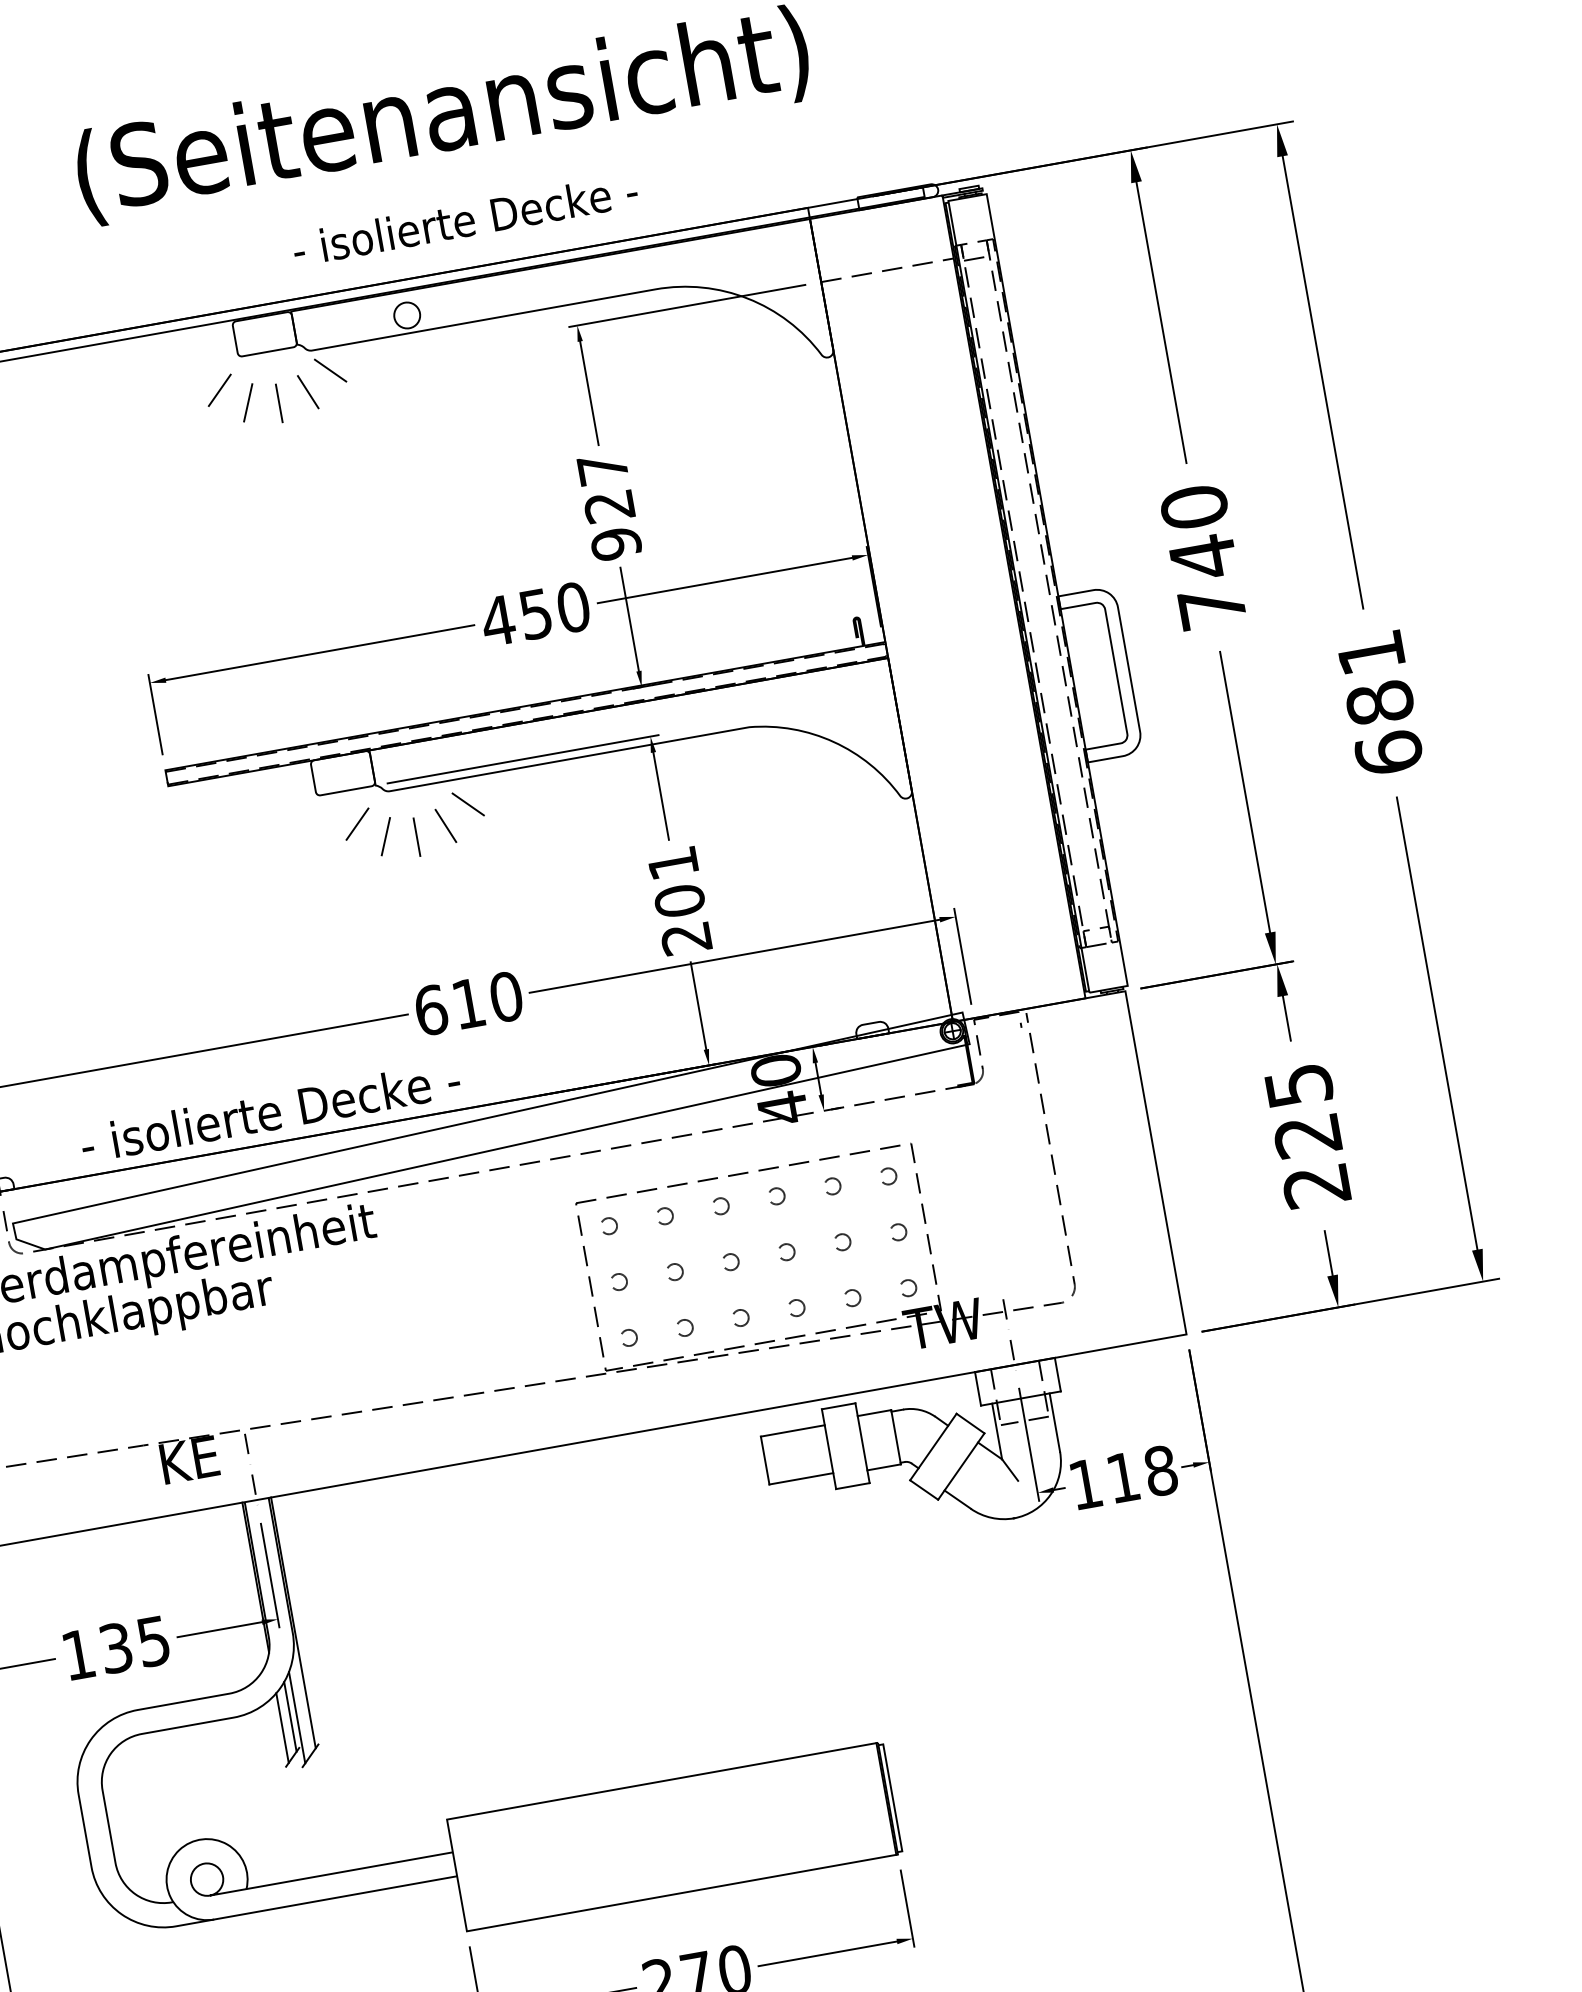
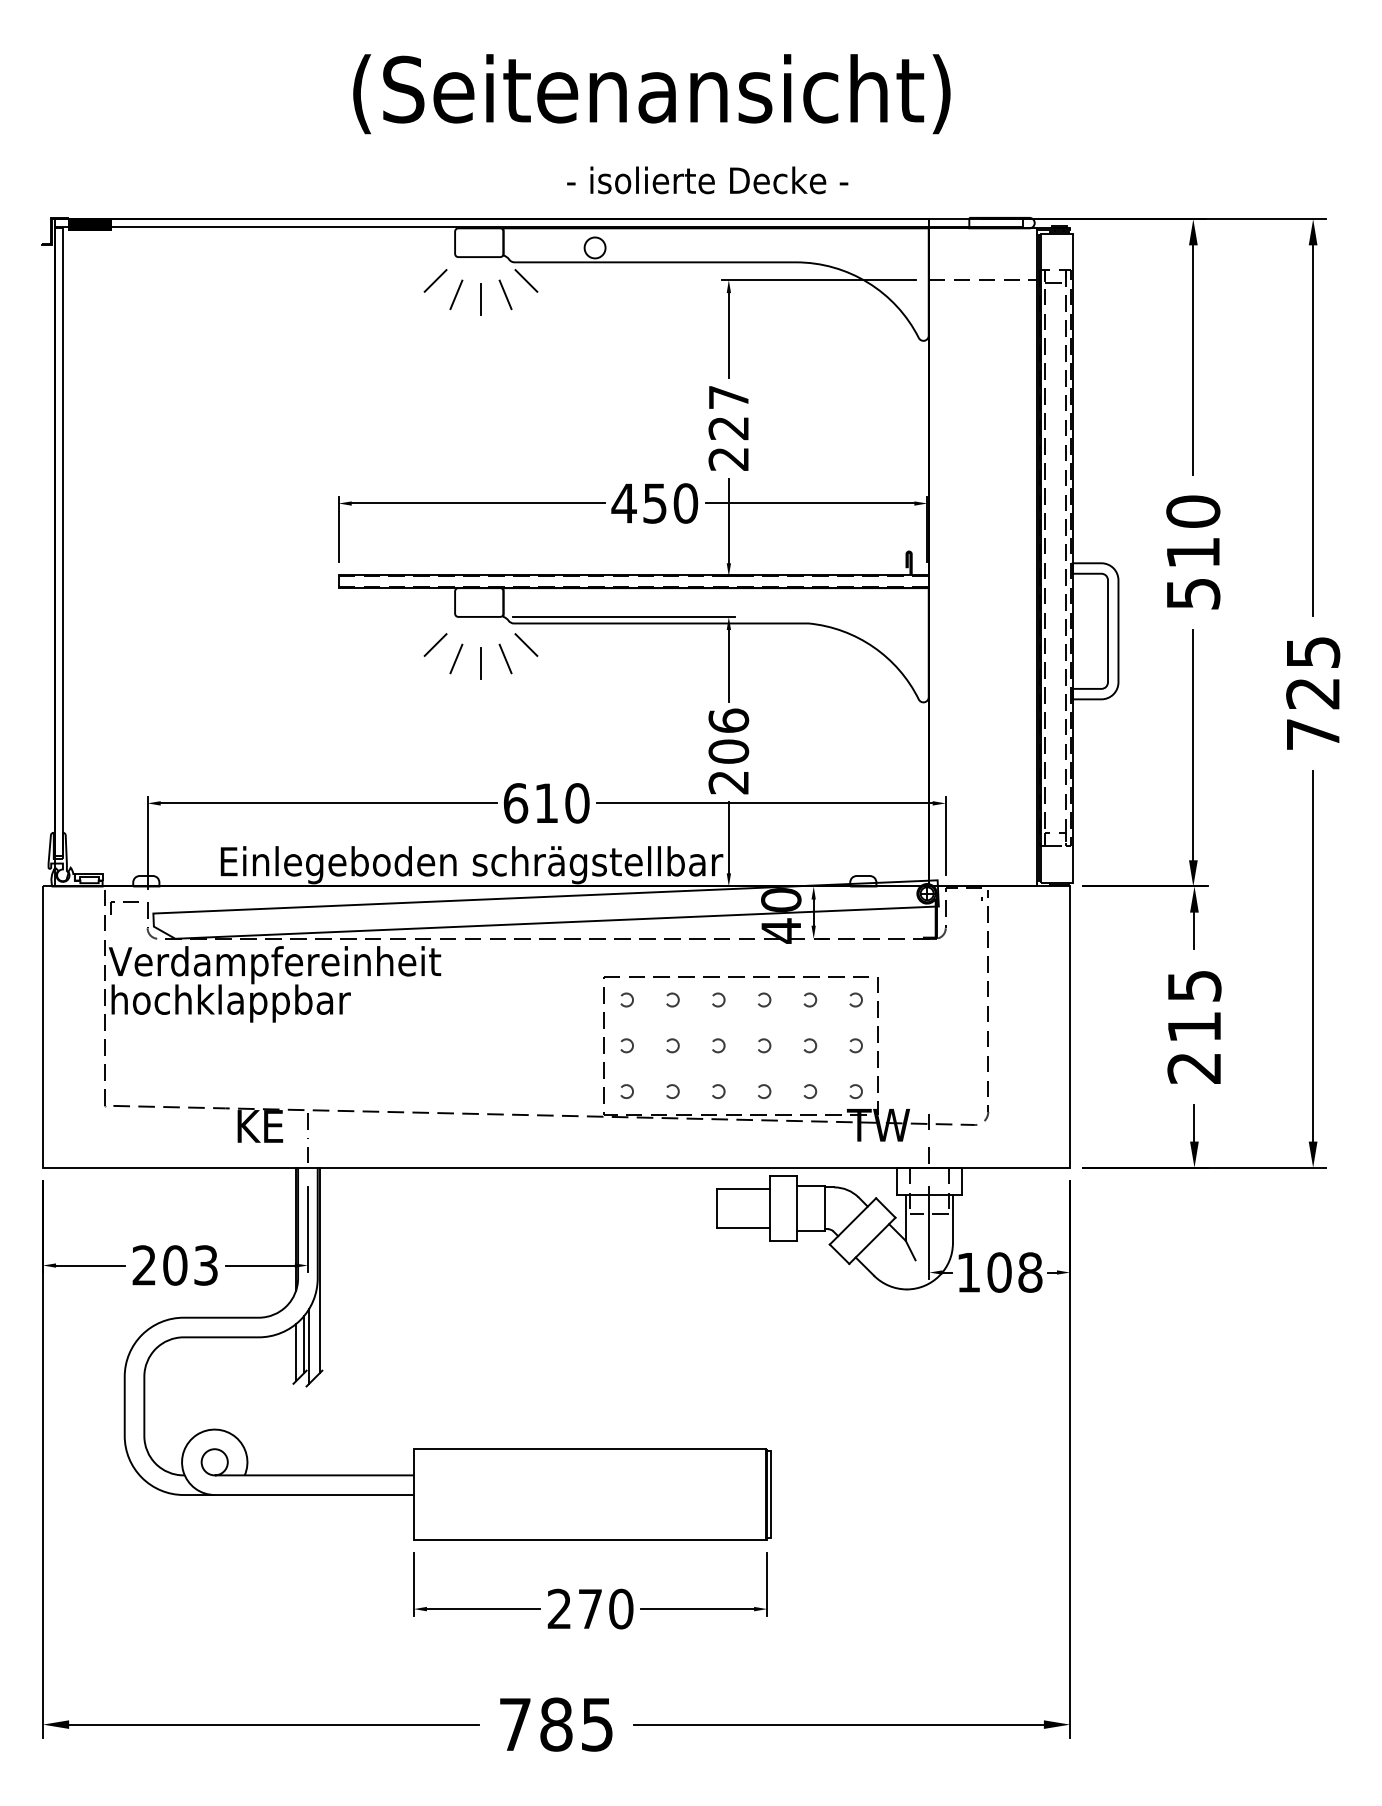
text: (465, 220) -> (707, 180), moved
text: (615, 544) -> (728, 459), 927 -> 227
text: (1207, 581) -> (1193, 572), 740 -> 510
text: (1380, 702) -> (1313, 693), 681 -> 725
part: (414, 828) -> (480, 656), moved
text: (672, 863) -> (728, 720), 201 -> 206
text: (390, 1095) -> (471, 865), - isolierte Decke - -> Einlegeboden schrägstellbar
text: (1306, 1136) -> (1193, 1027), 225 -> 215
text: (1123, 1477) -> (999, 1272), 118 -> 108
text: (115, 1648) -> (174, 1265), 135 -> 203

